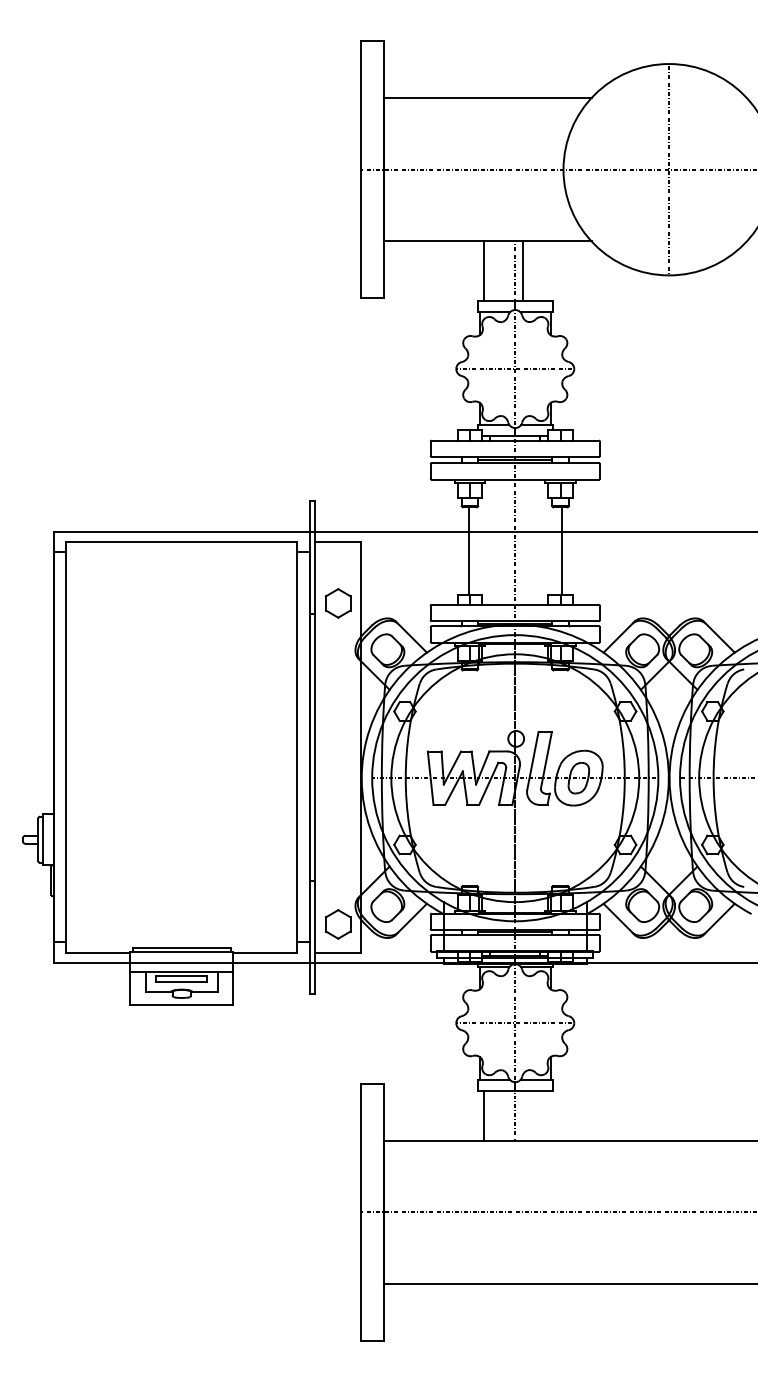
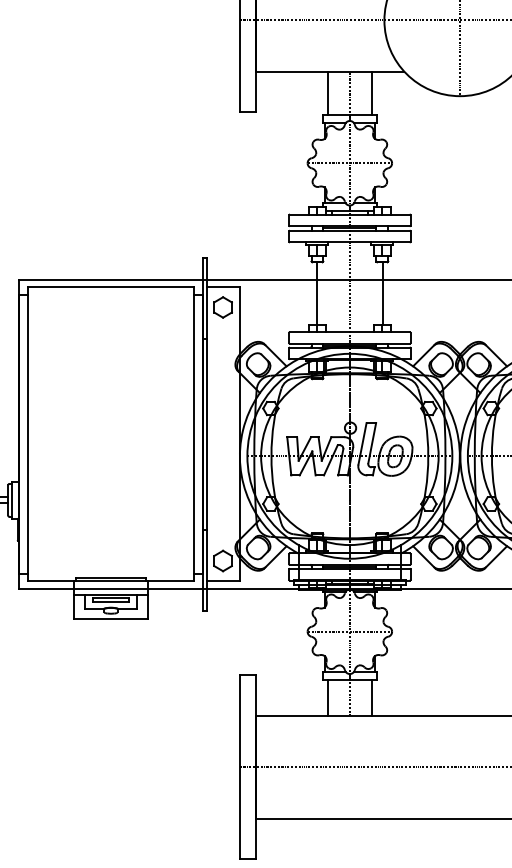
line: (523, 271) -> (372, 93), moved
part: (337, 603) -> (222, 307), moved
line: (546, 1115) -> (372, 697), added

